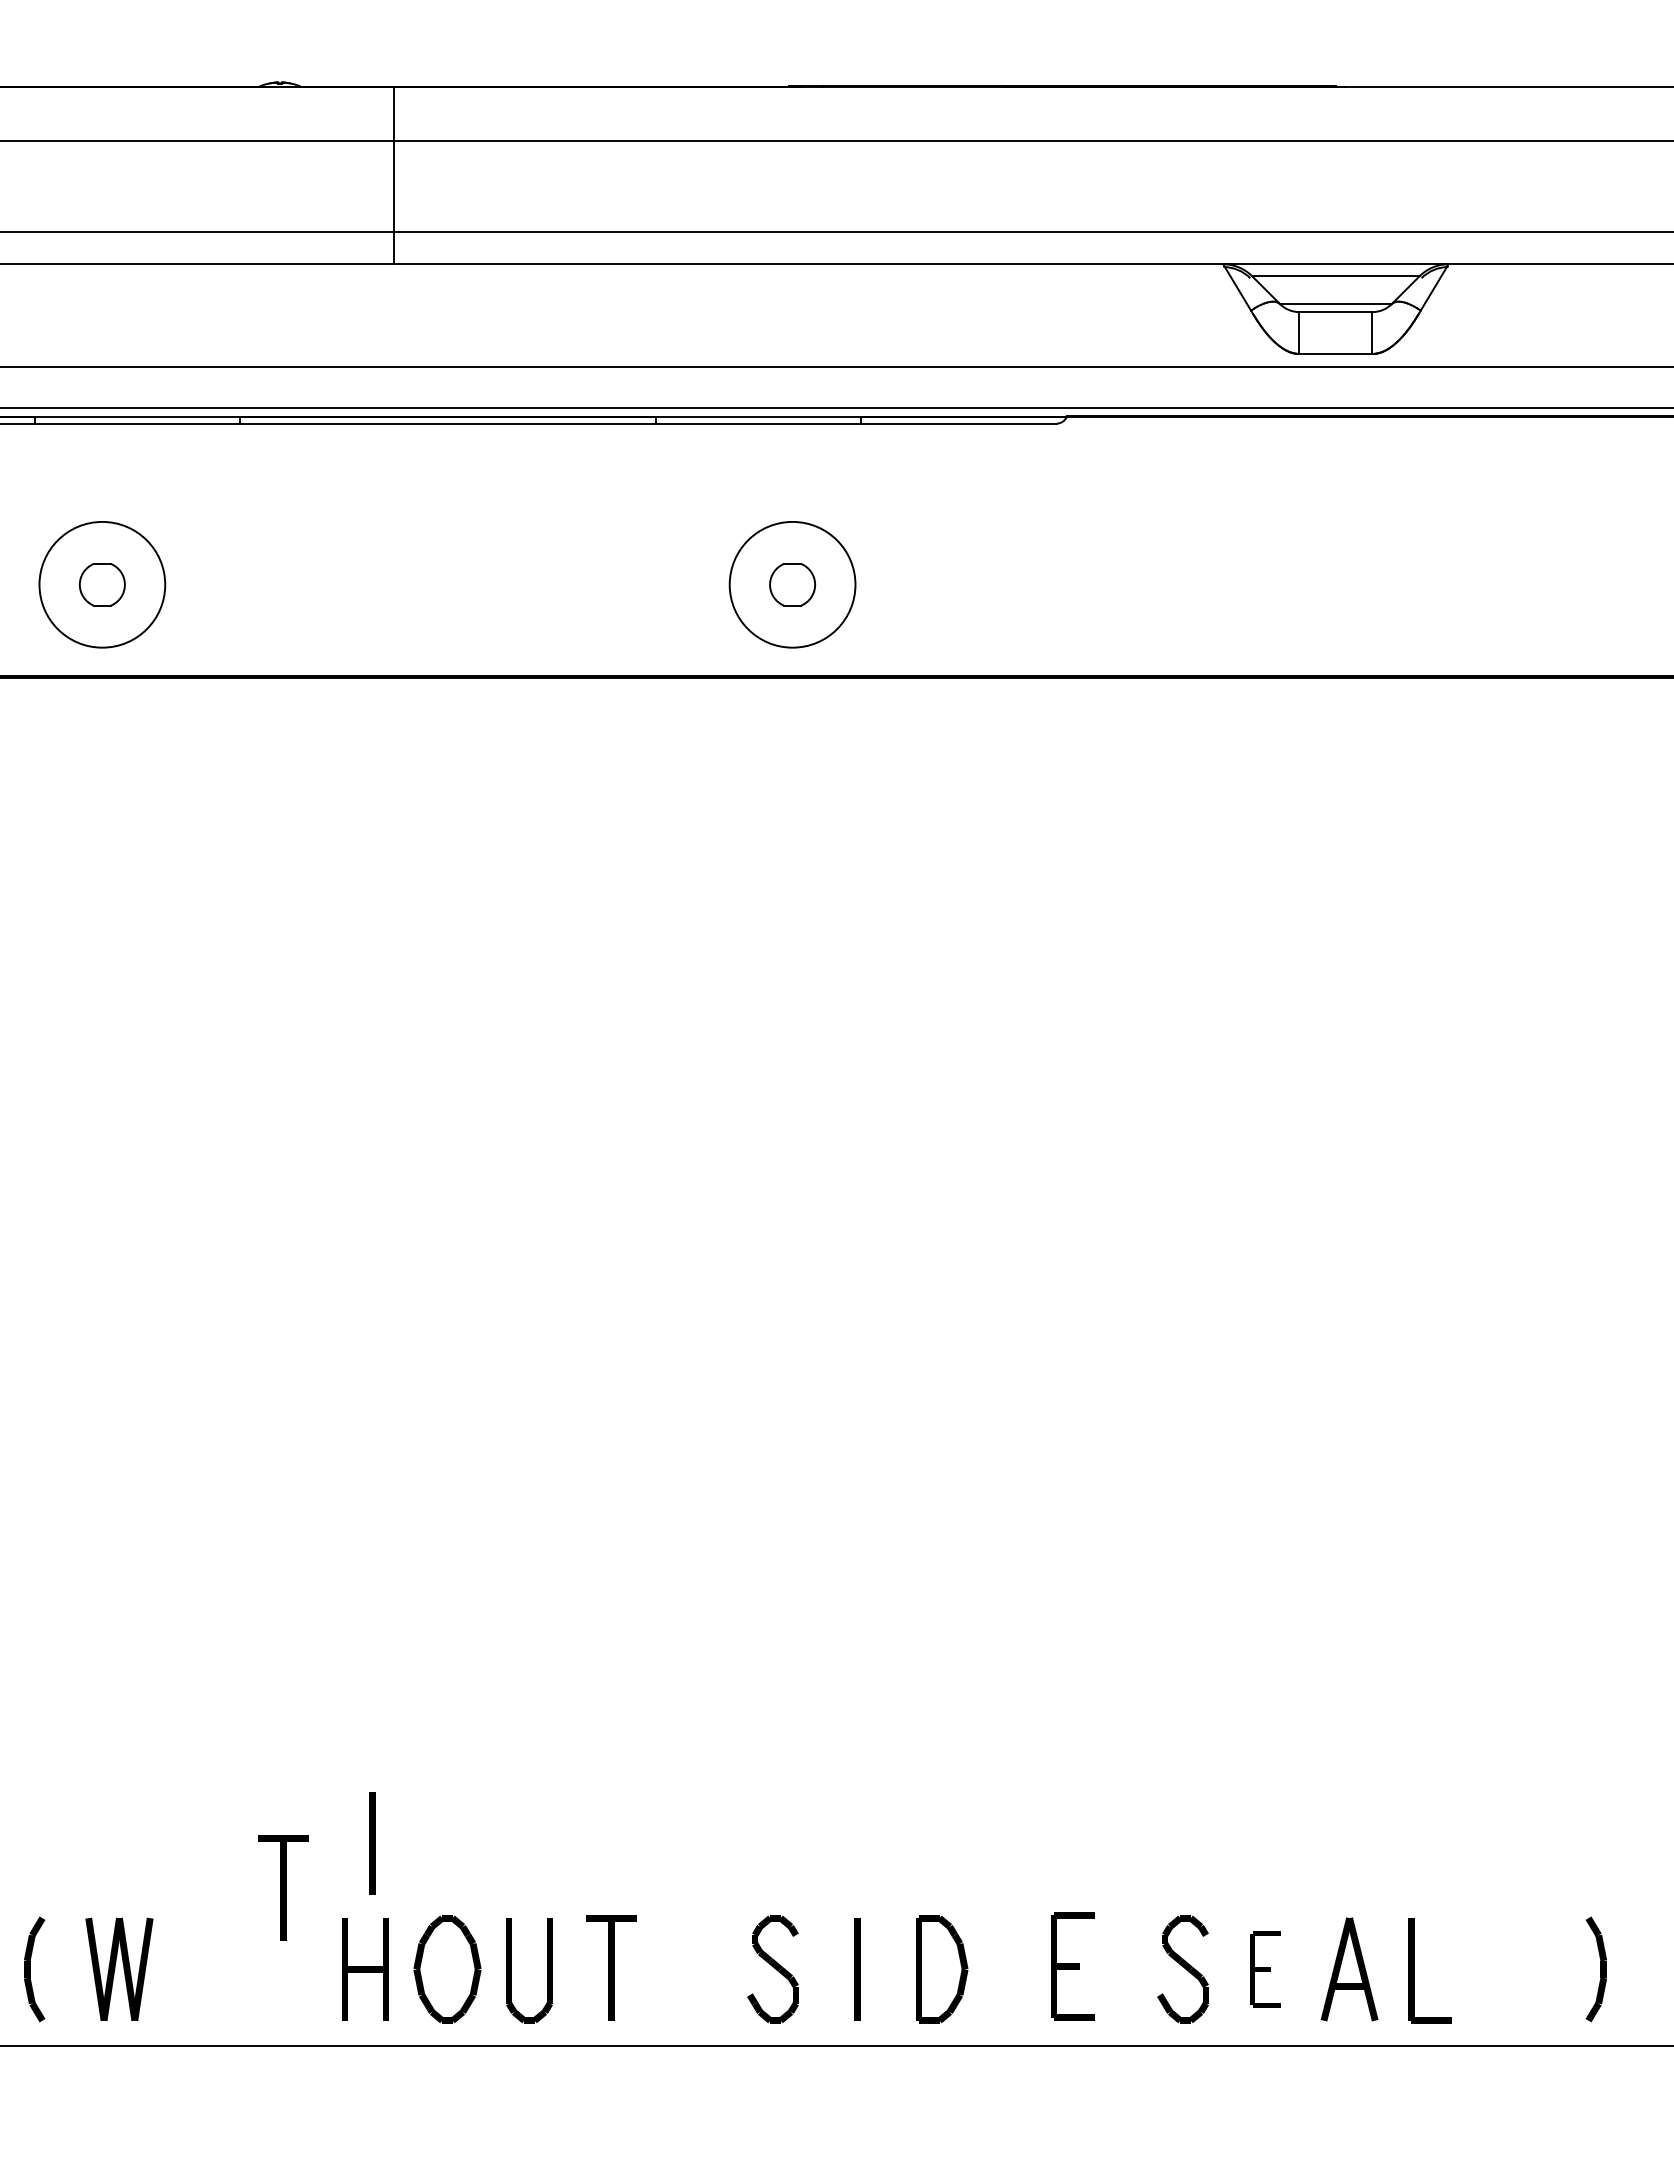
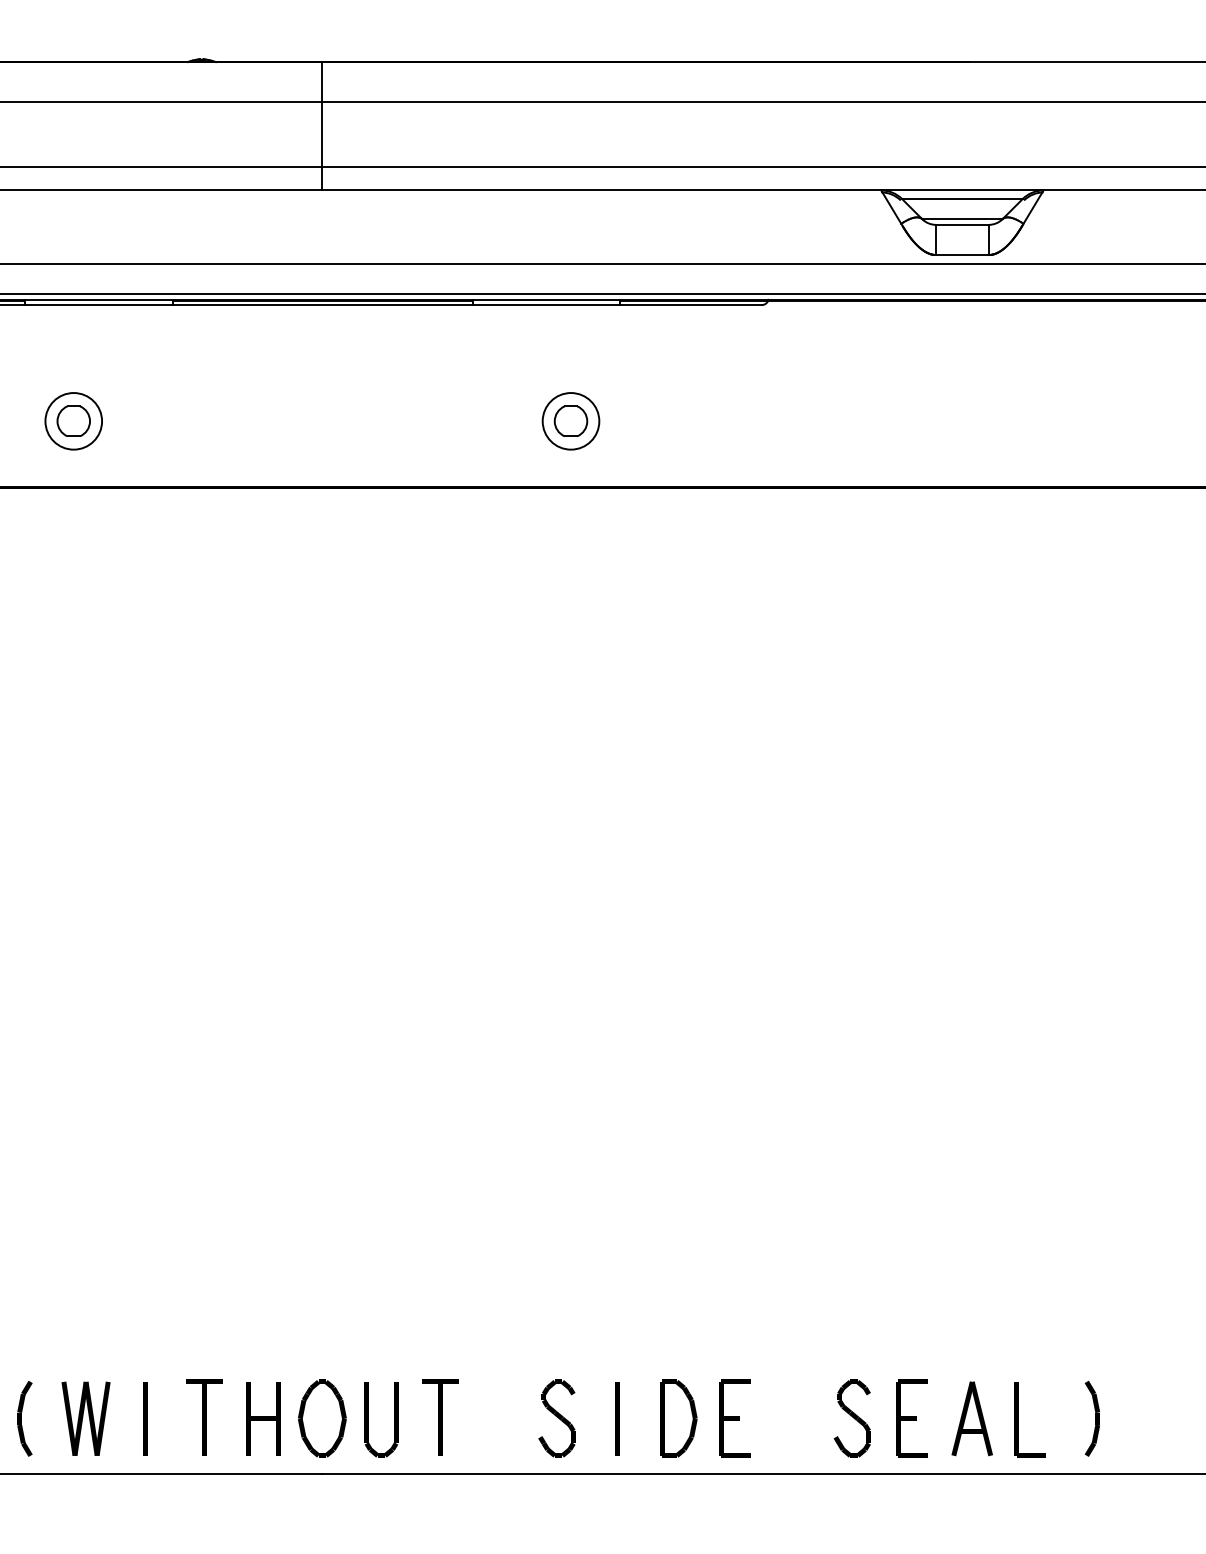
line: (394, 175) -> (322, 126), moved
circle: (102, 584) -> (73, 421), size x0.62
circle: (792, 584) -> (570, 421), size x0.62
line: (372, 1843) -> (145, 1418), moved
part: (283, 1887) -> (204, 1417), moved
part: (1072, 1966) -> (734, 1418), moved
part: (1265, 1969) -> (911, 1418), size x1.43
part: (1595, 1969) -> (1091, 1418), moved

